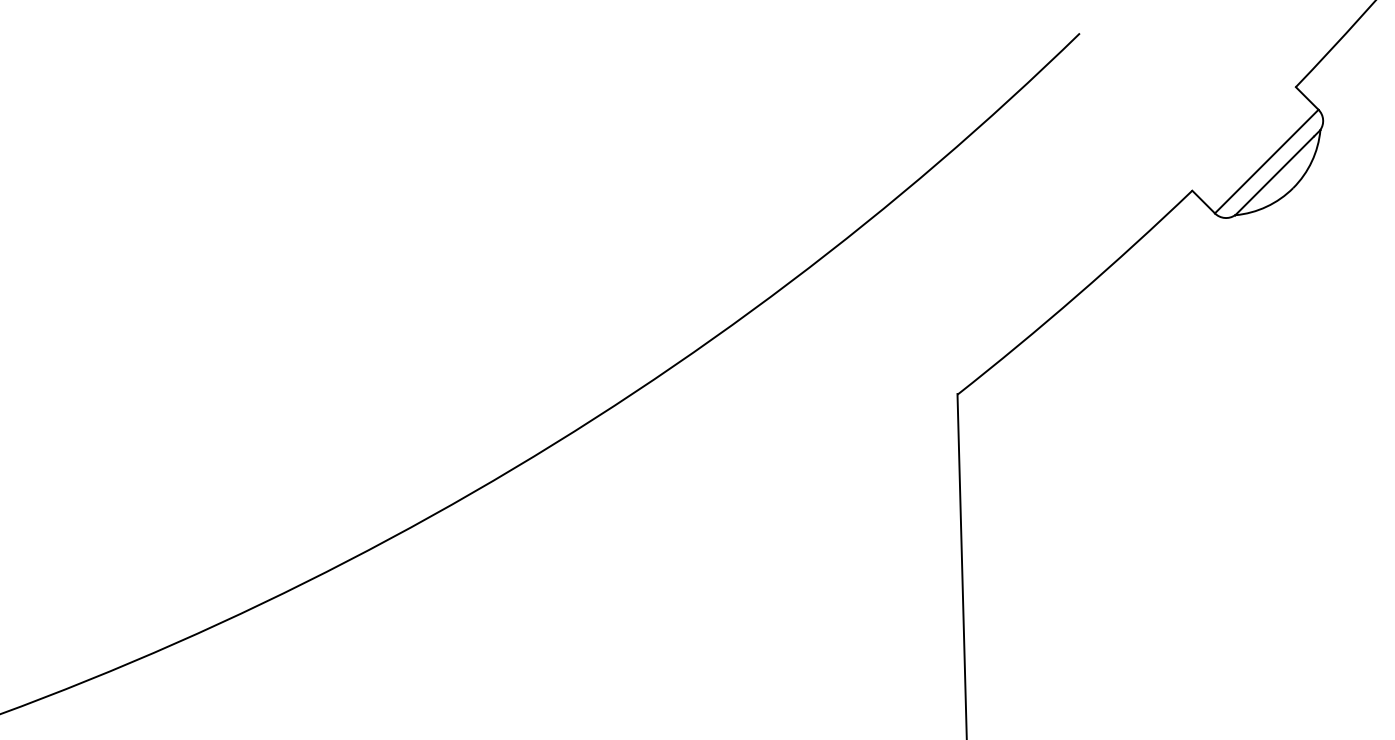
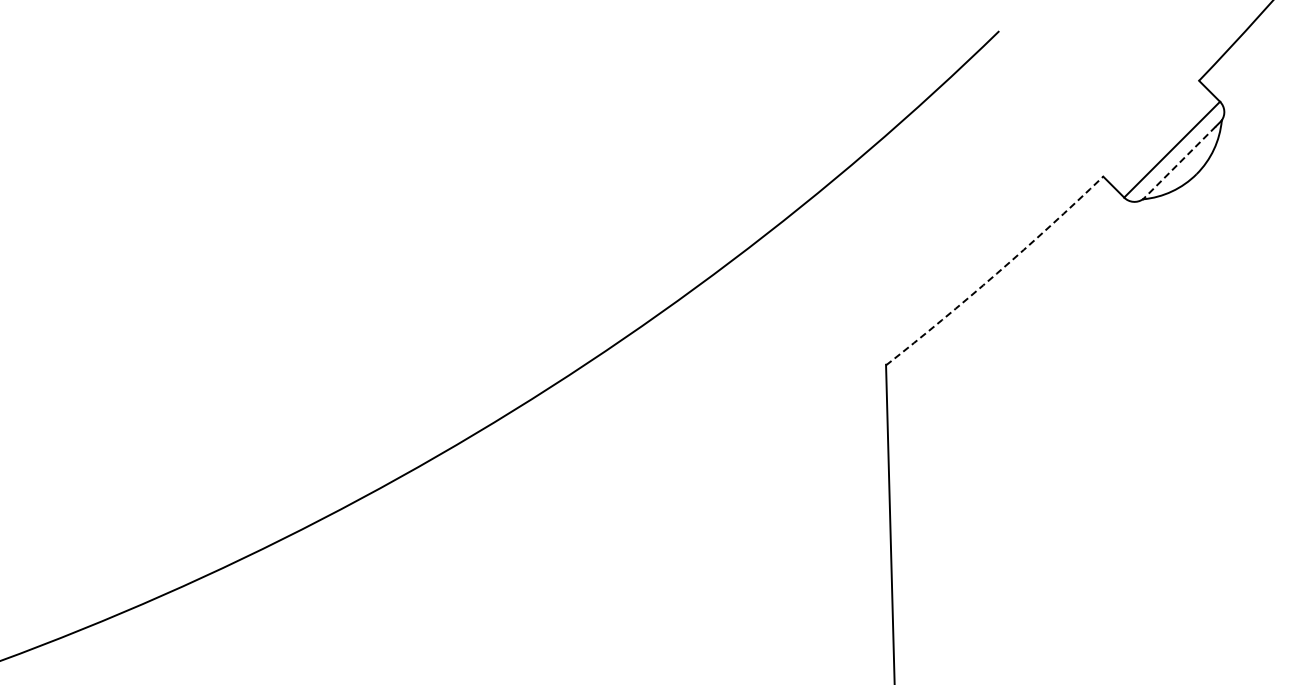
line: (1274, 175) -> (1179, 162), solid -> dashed
arc: (1076, 295) -> (996, 273), solid -> dashed

